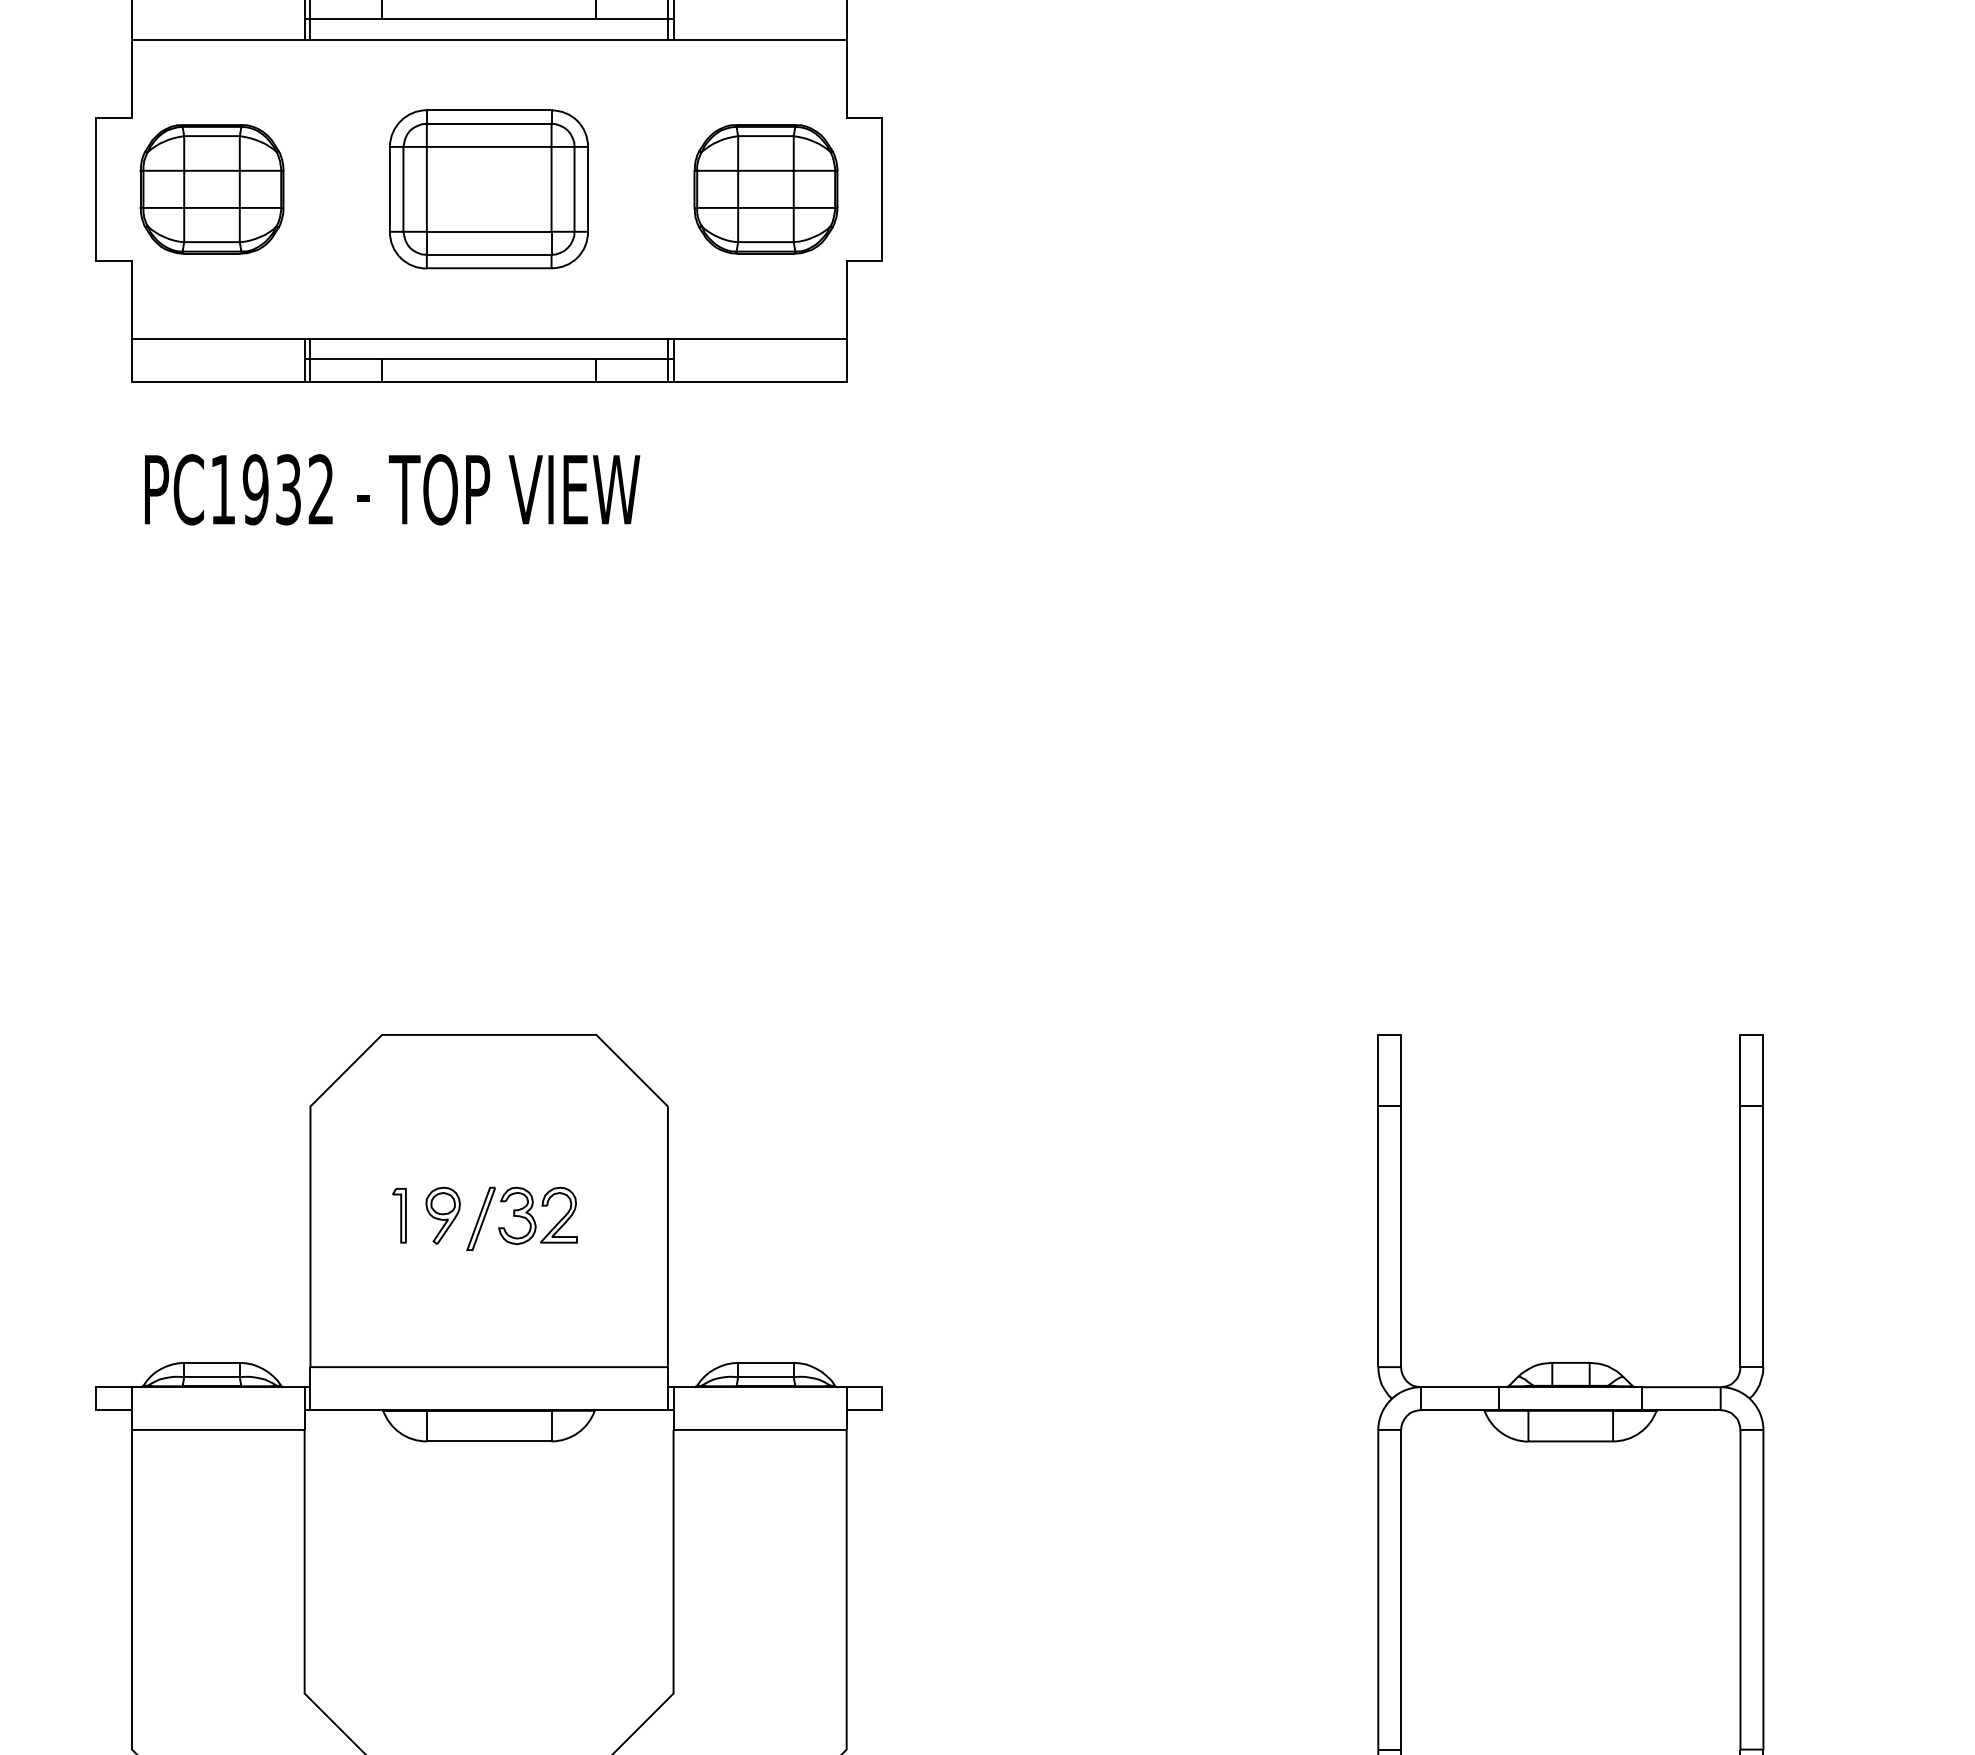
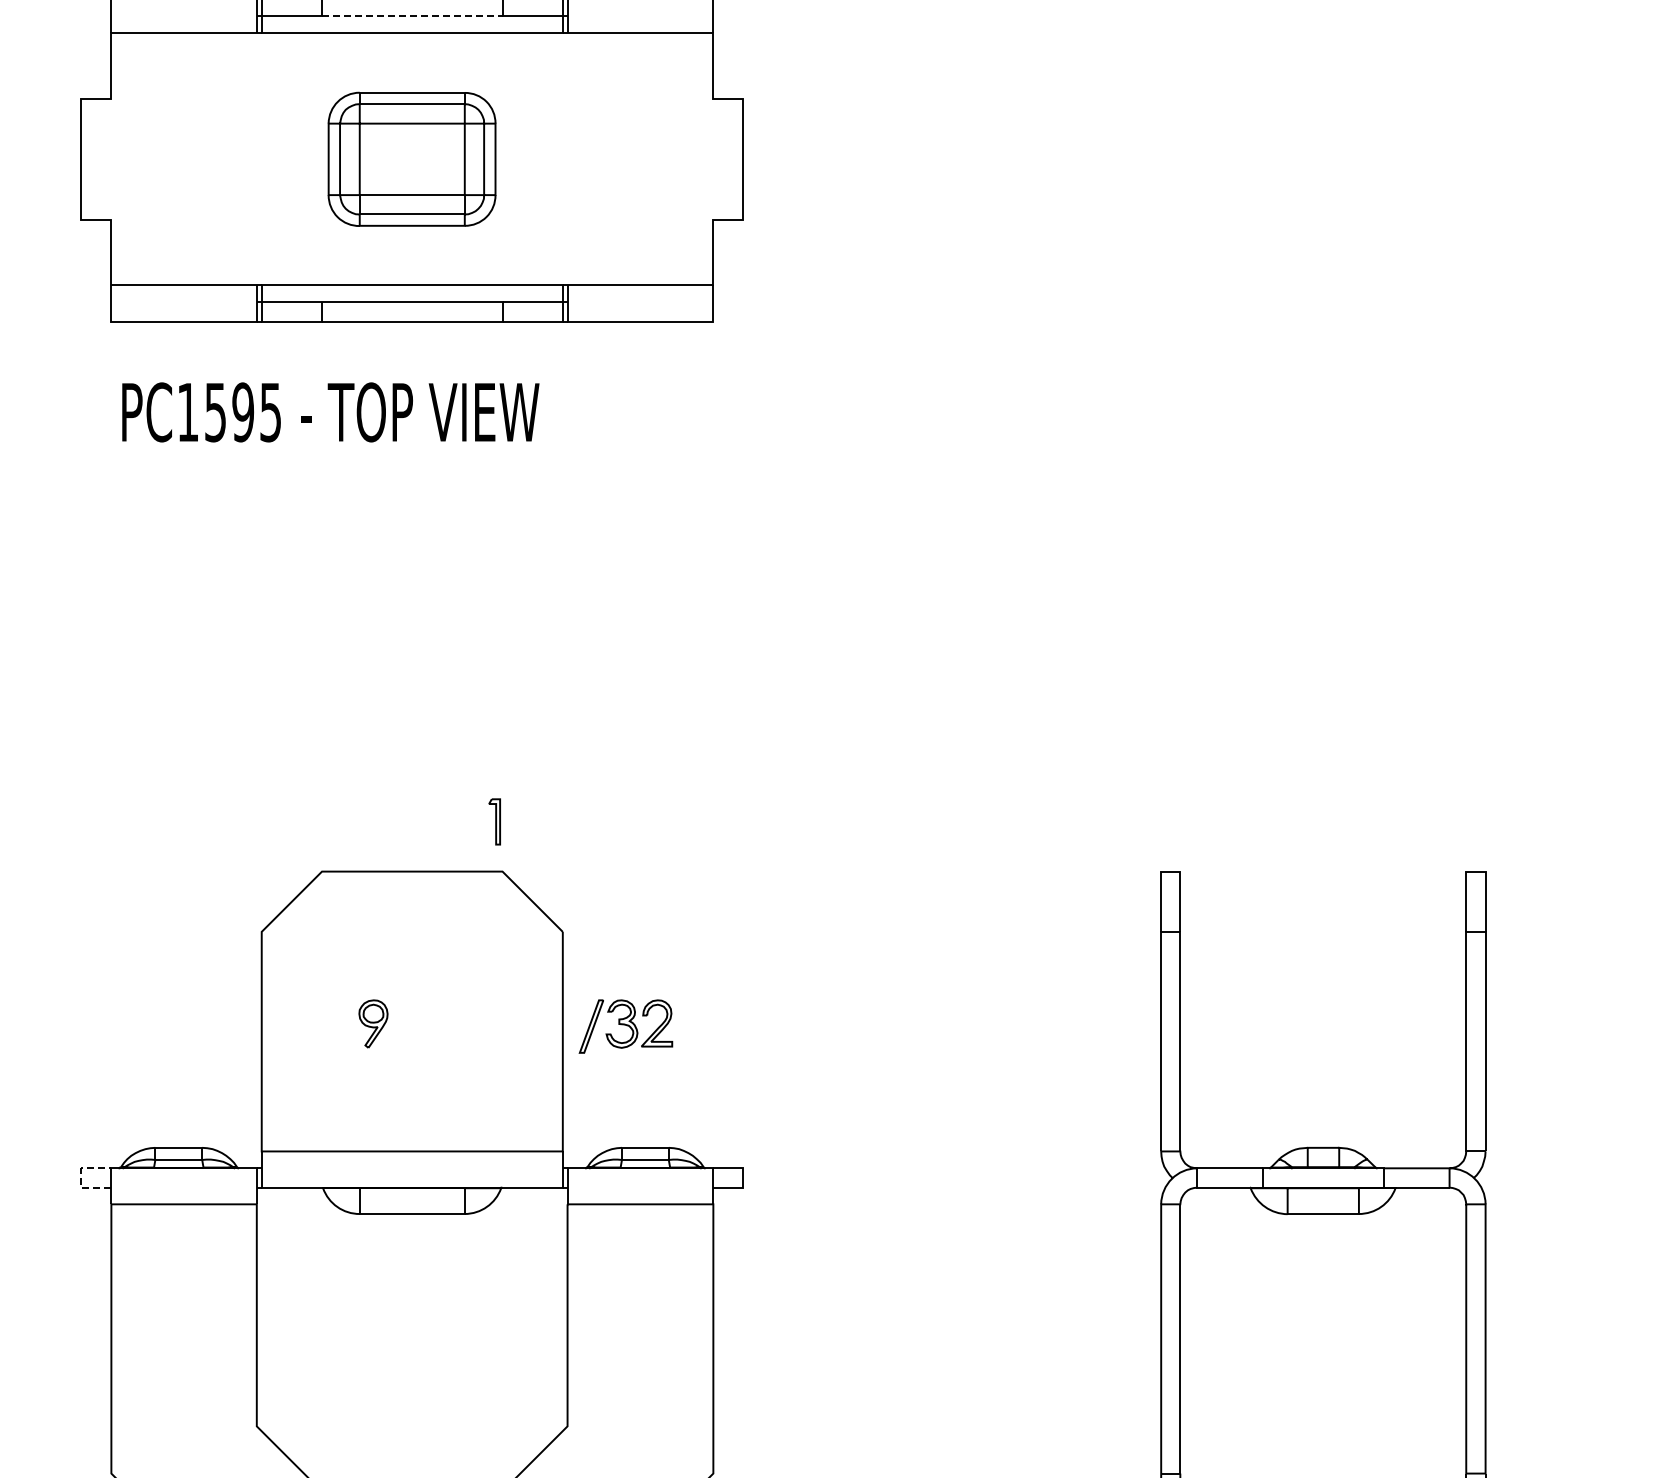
line: (489, 19) -> (412, 16), solid -> dashed
part: (211, 189) -> (178, 159), removed
part: (766, 189) -> (645, 159), removed
text: (287, 489) -> (242, 412), PC1932 -> PC1595
part: (399, 1215) -> (494, 821), moved
part: (521, 1218) -> (625, 1026), moved
line: (96, 1398) -> (81, 1177), solid -> dashed

